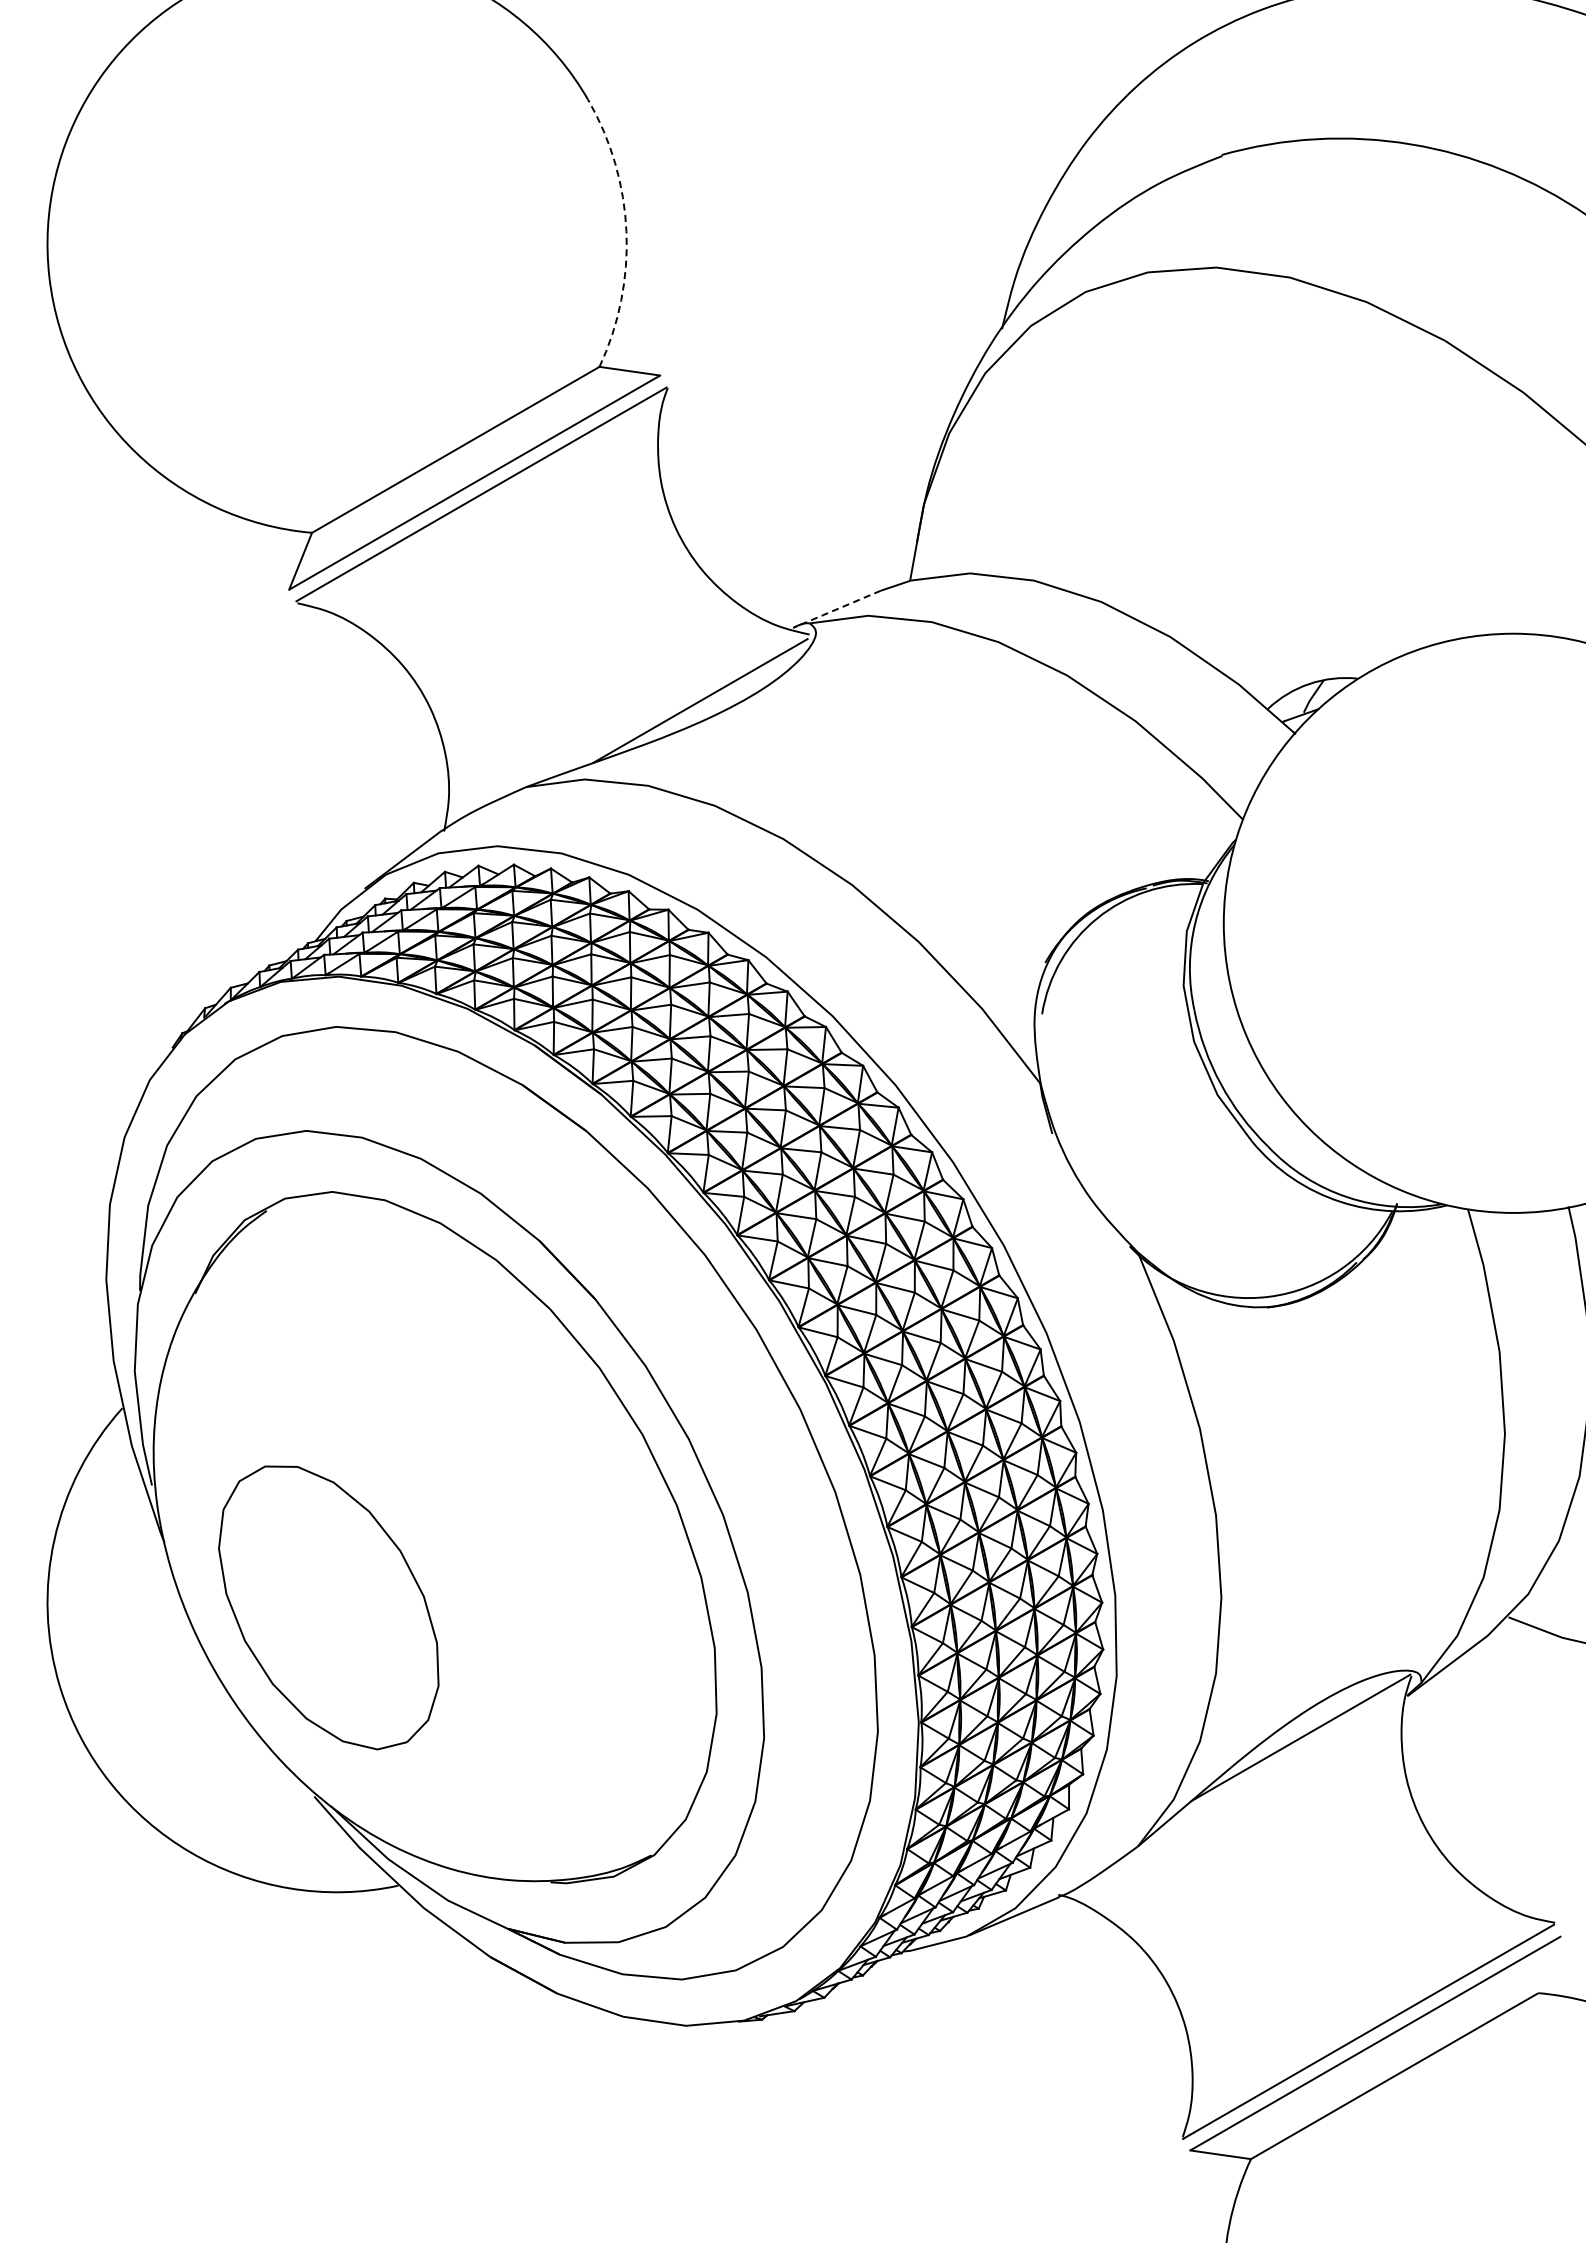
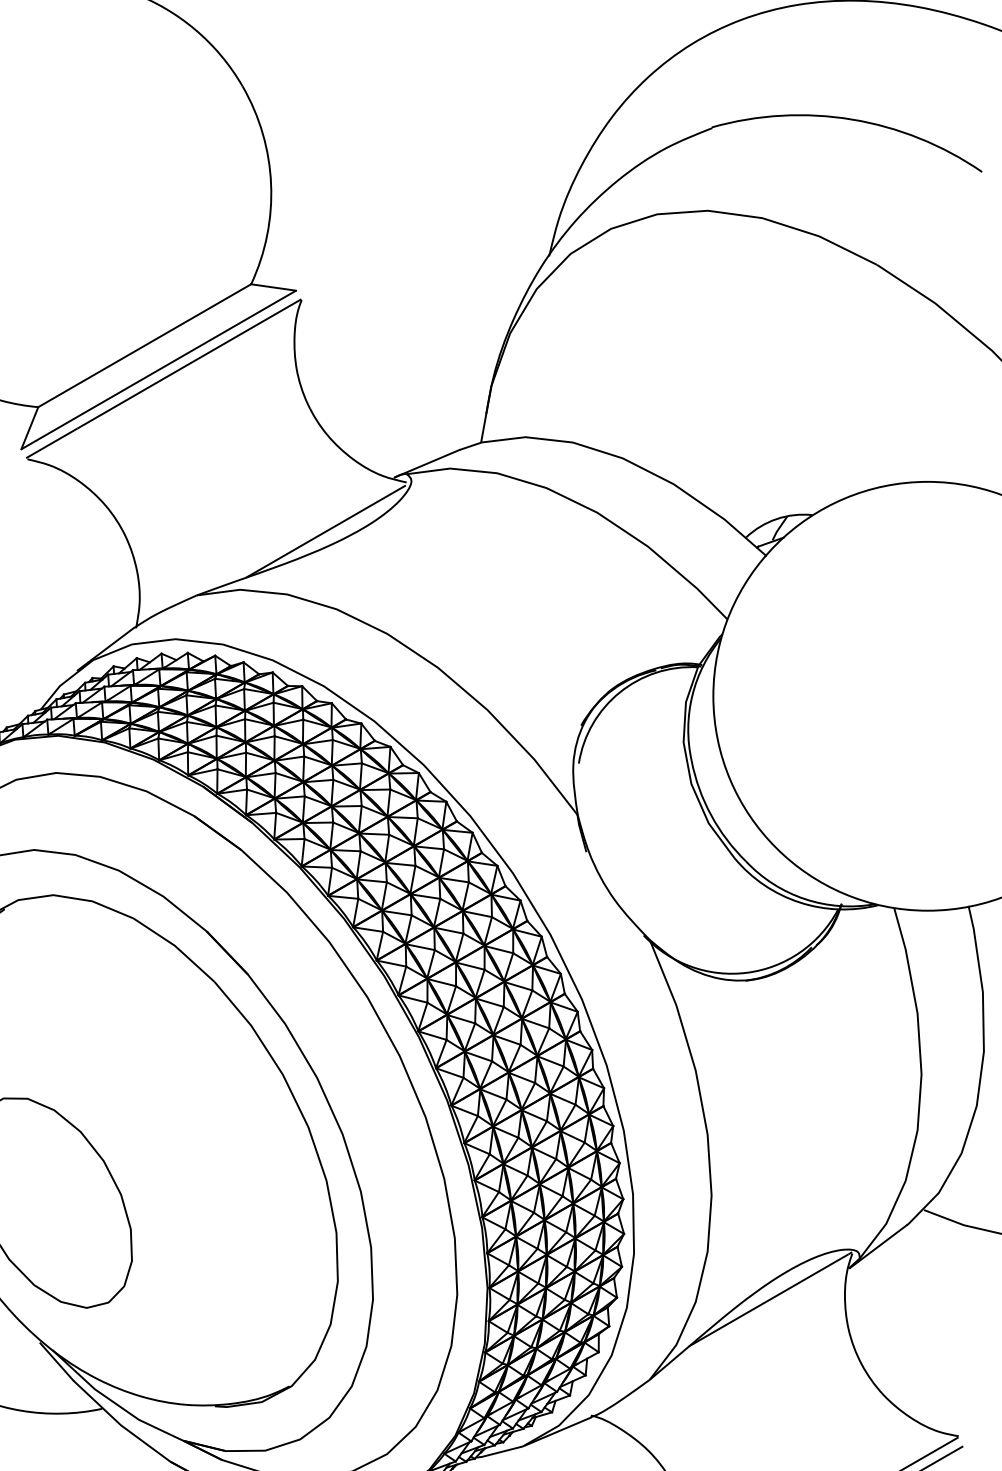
arc: (626, 231) -> (271, 184), dashed -> solid
line: (837, 609) -> (427, 463), dashed -> solid

